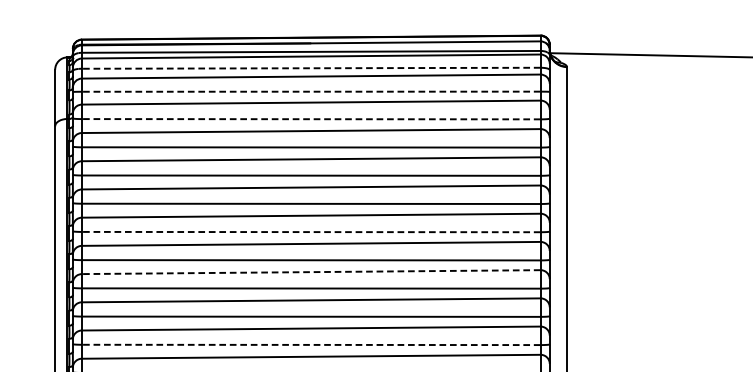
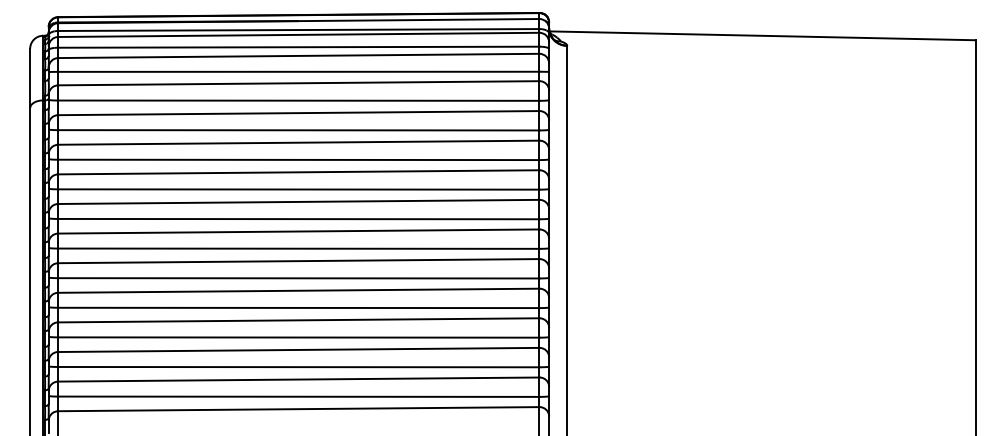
line: (310, 68) -> (298, 47), dashed -> solid
line: (310, 91) -> (298, 71), dashed -> solid
line: (310, 119) -> (298, 100), dashed -> solid
line: (310, 232) -> (298, 219), dashed -> solid
line: (310, 272) -> (298, 261), dashed -> solid
line: (310, 344) -> (298, 337), dashed -> solid

